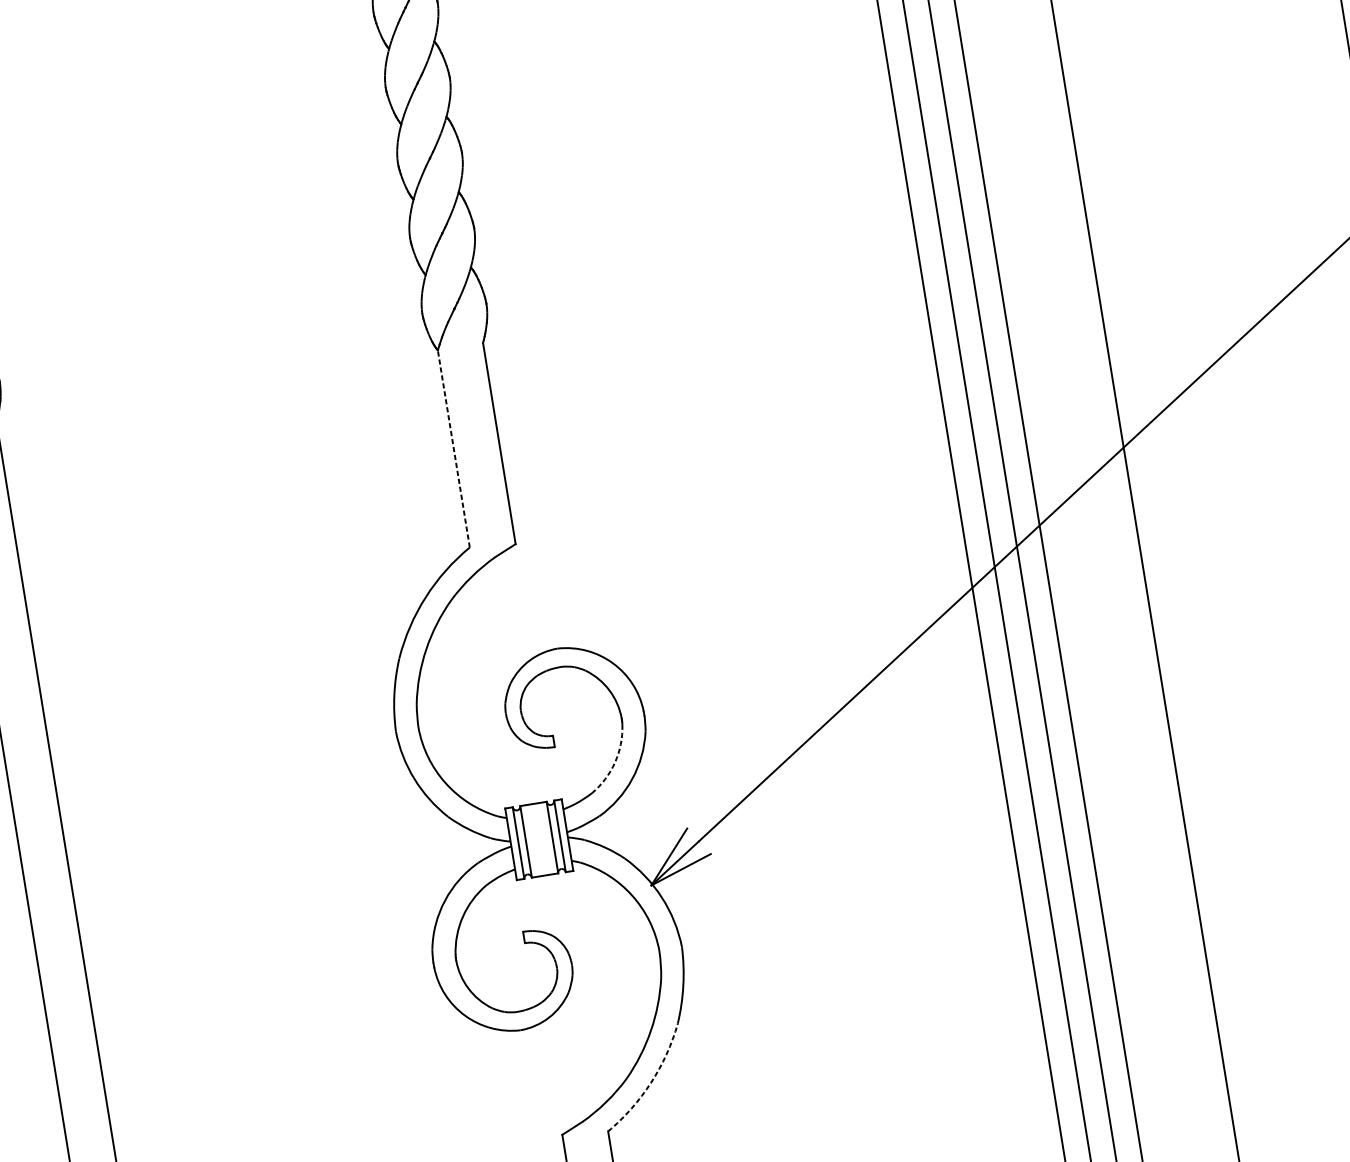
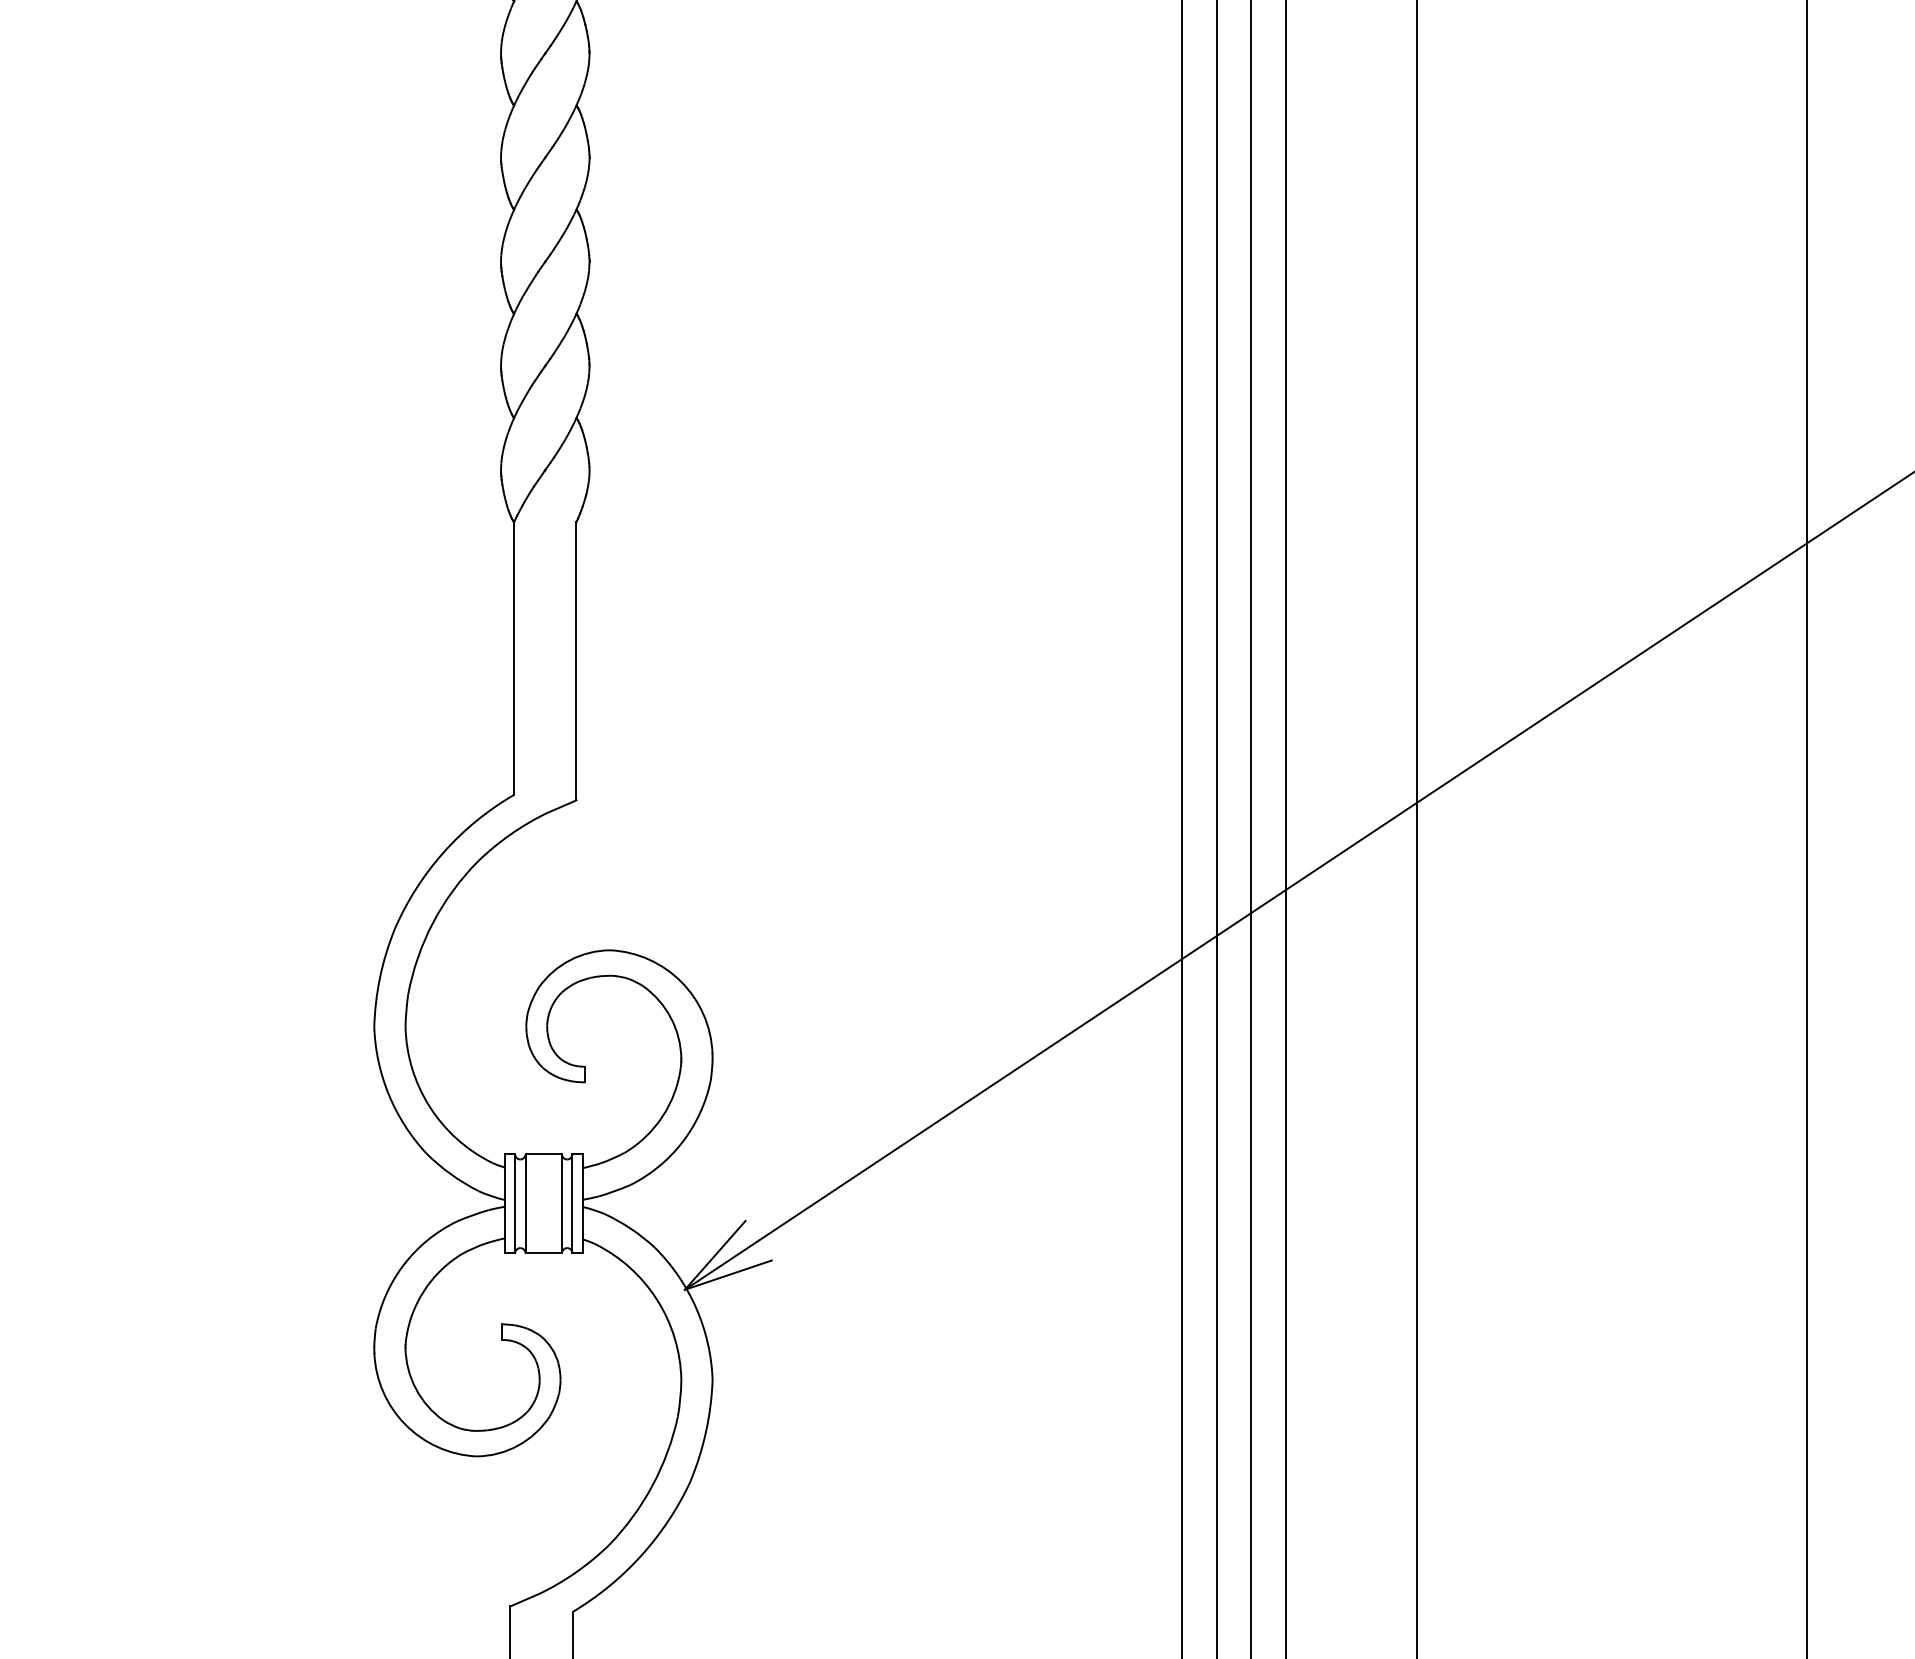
line: (453, 448) -> (513, 658), dashed -> solid
arc: (614, 762) -> (662, 1116), dashed -> solid
arc: (651, 1082) -> (641, 1555), dashed -> solid

